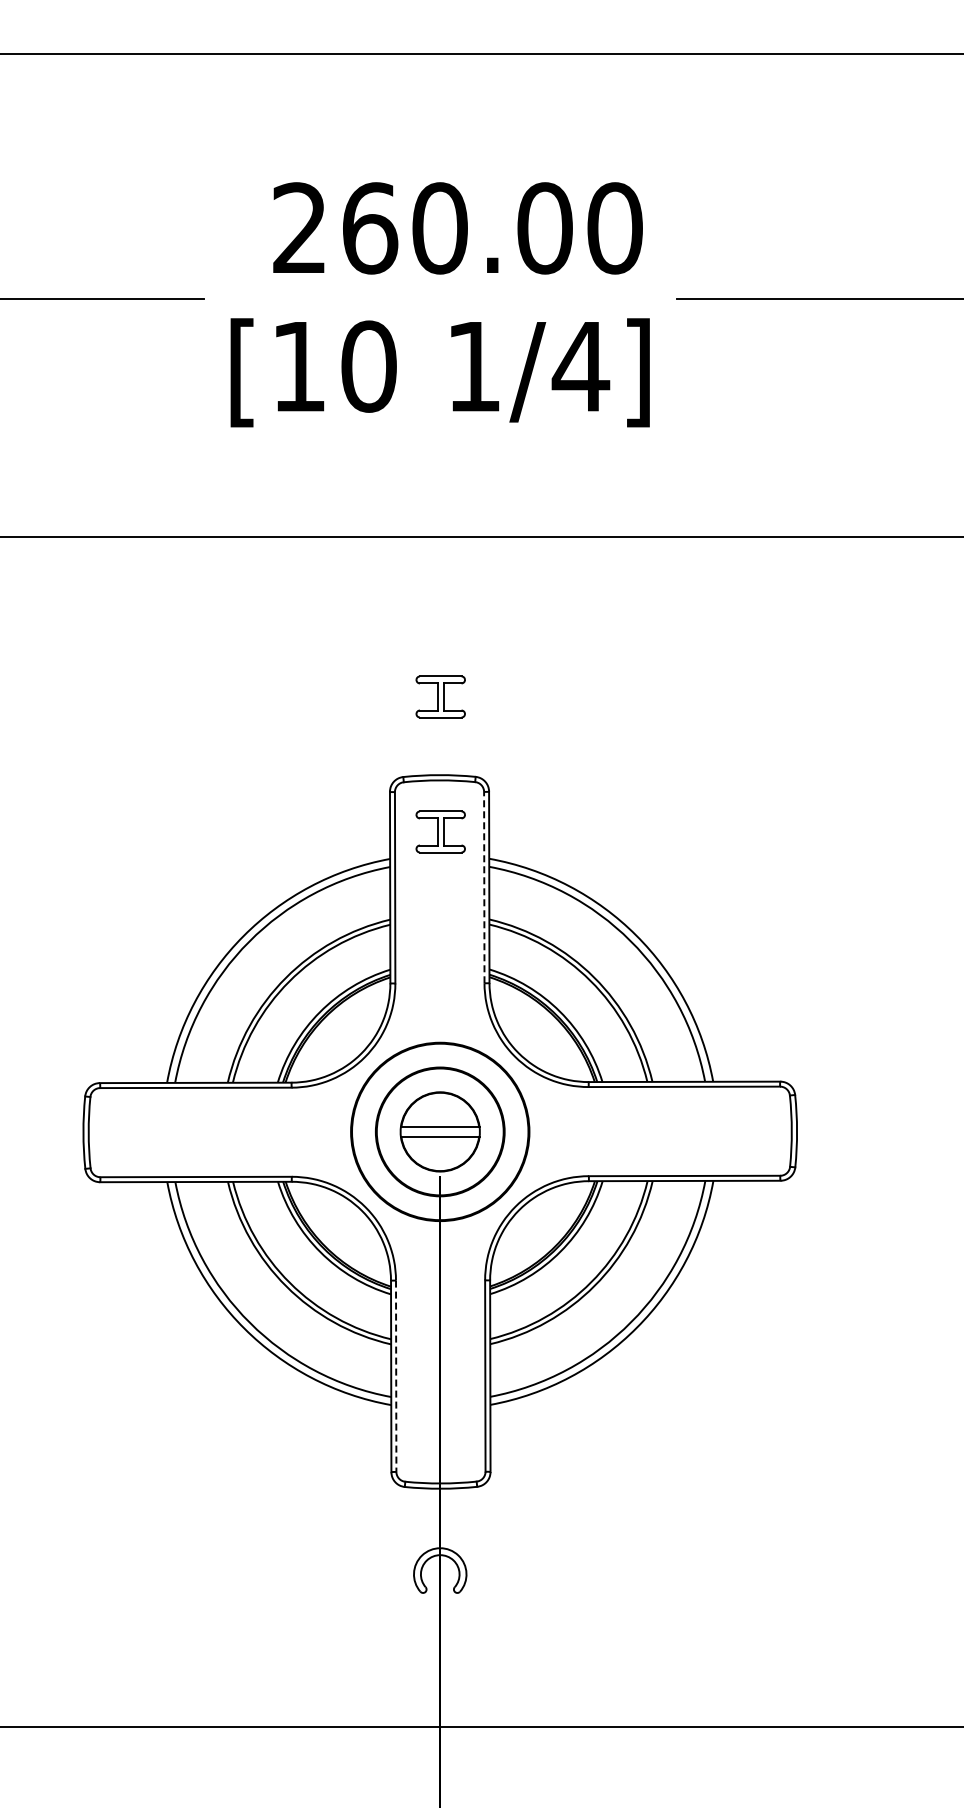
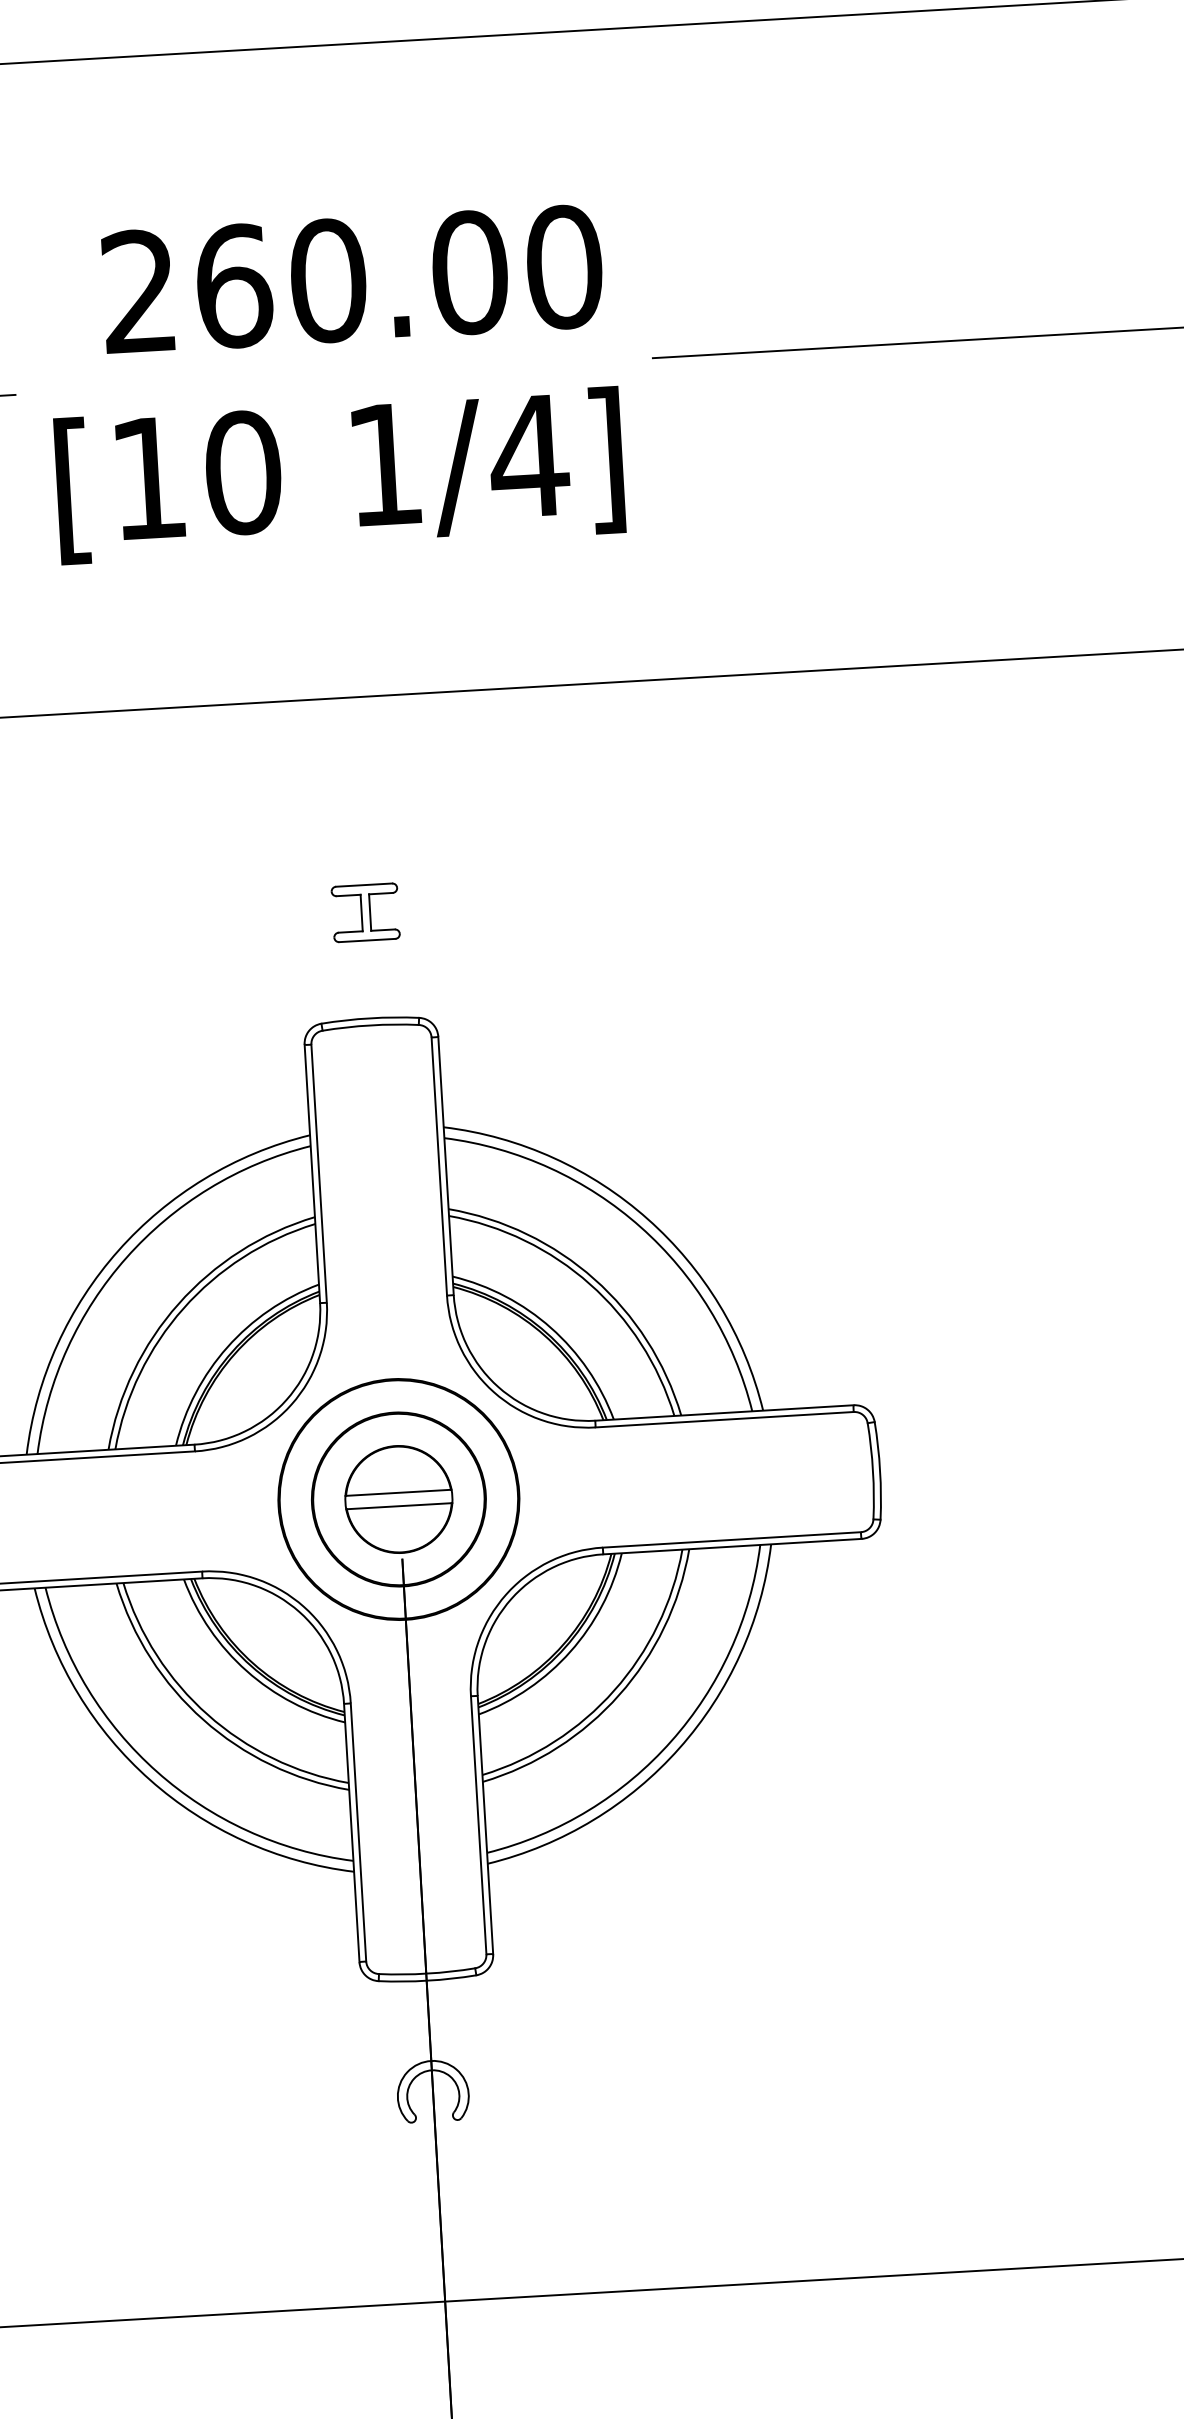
part: (440, 831) -> (375, 1094), removed
line: (484, 887) -> (439, 1166), dashed -> solid
line: (396, 1376) -> (358, 1832), dashed -> solid

